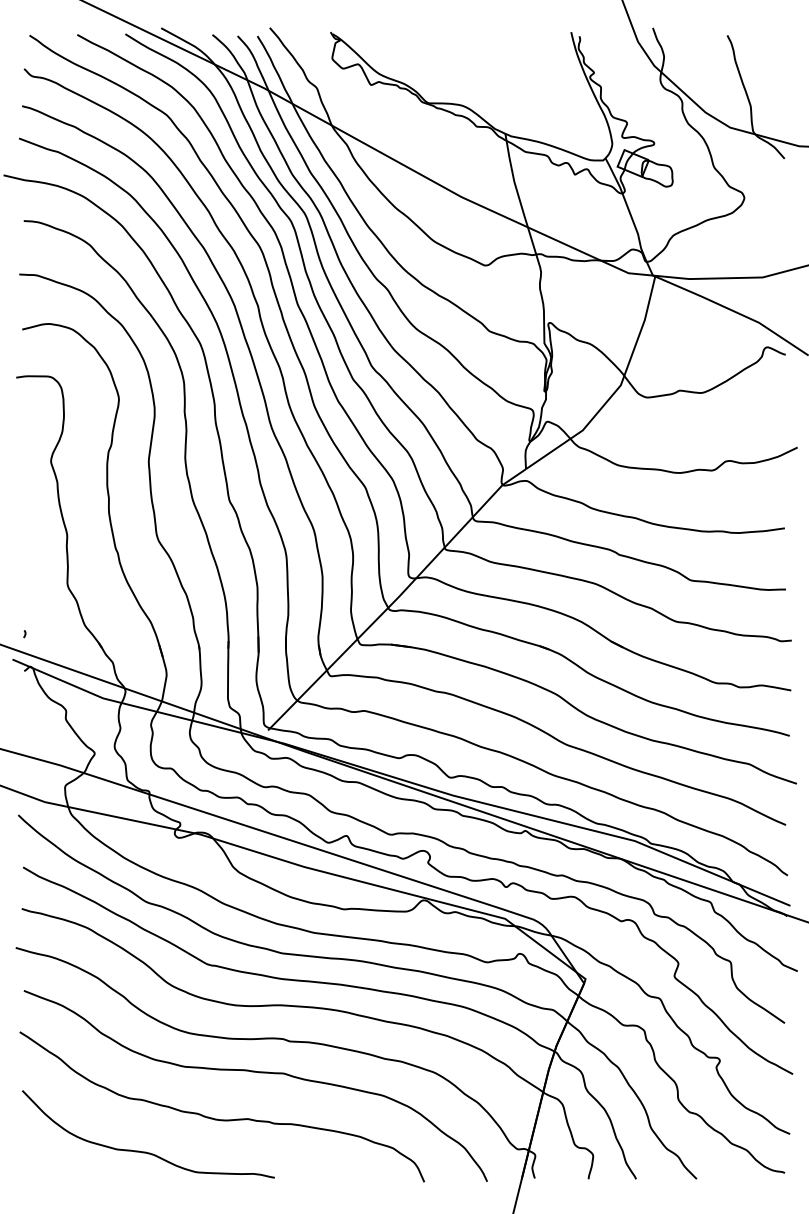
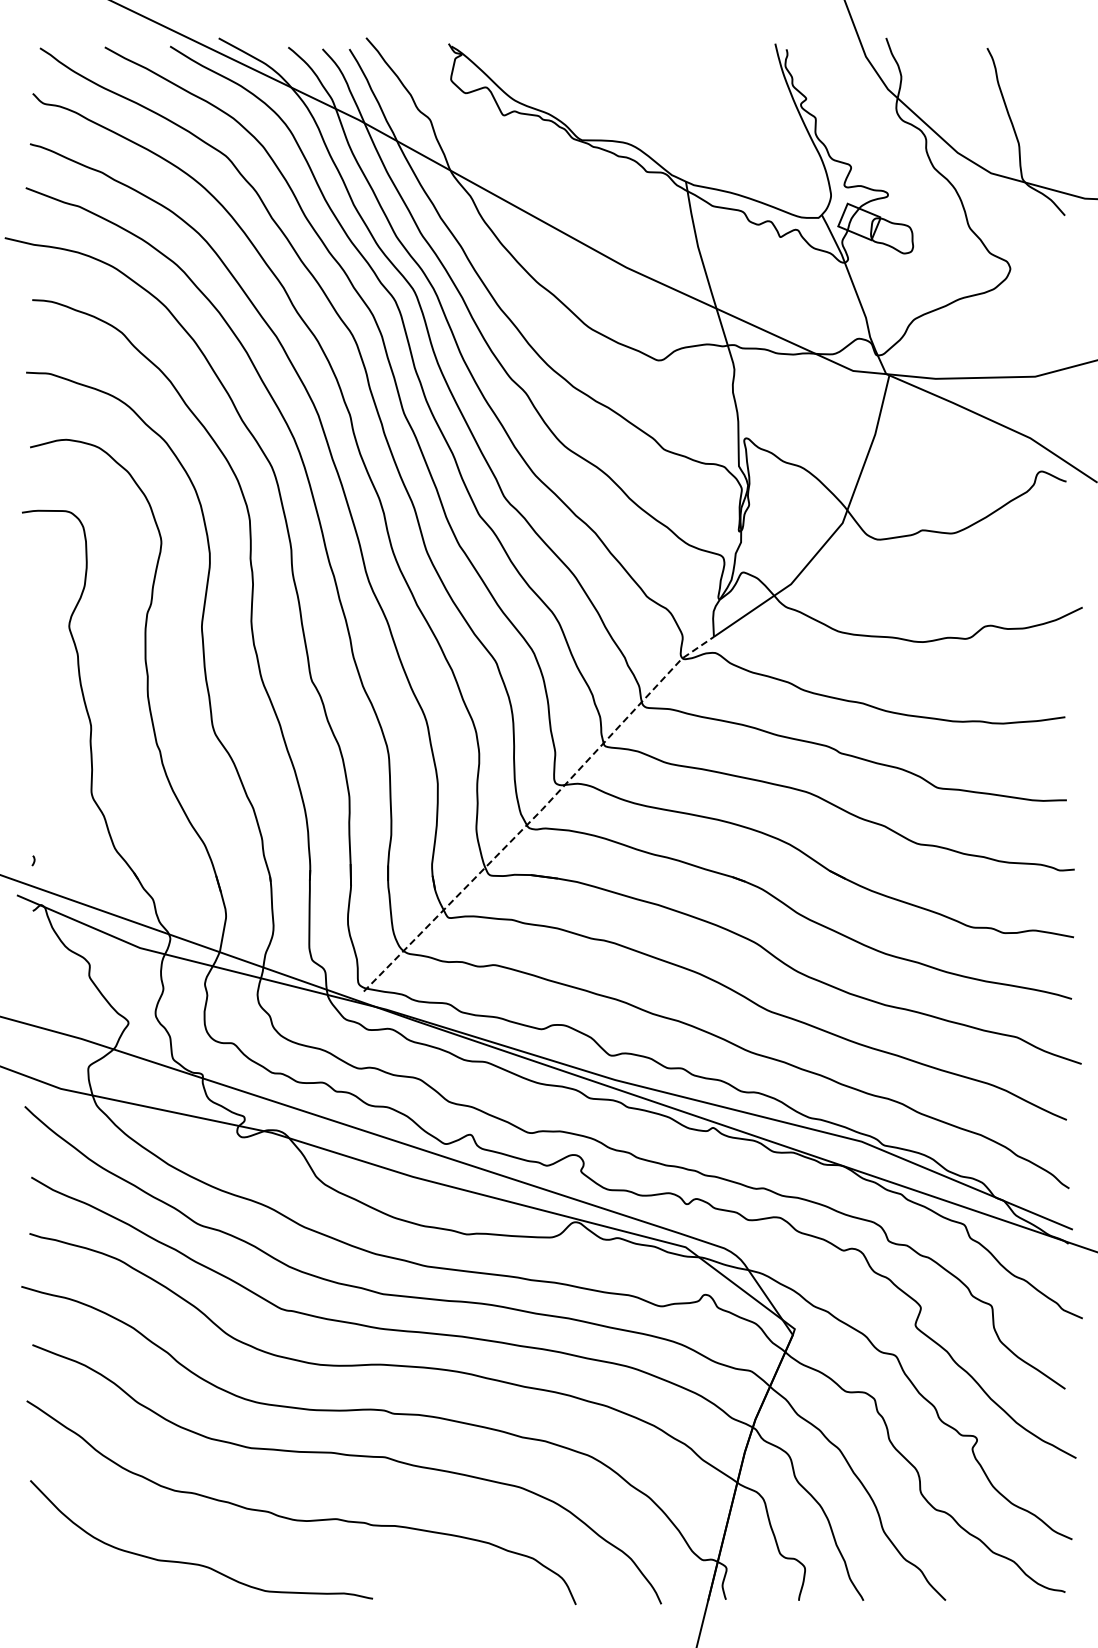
line: (397, 598) -> (539, 812), solid -> dashed

